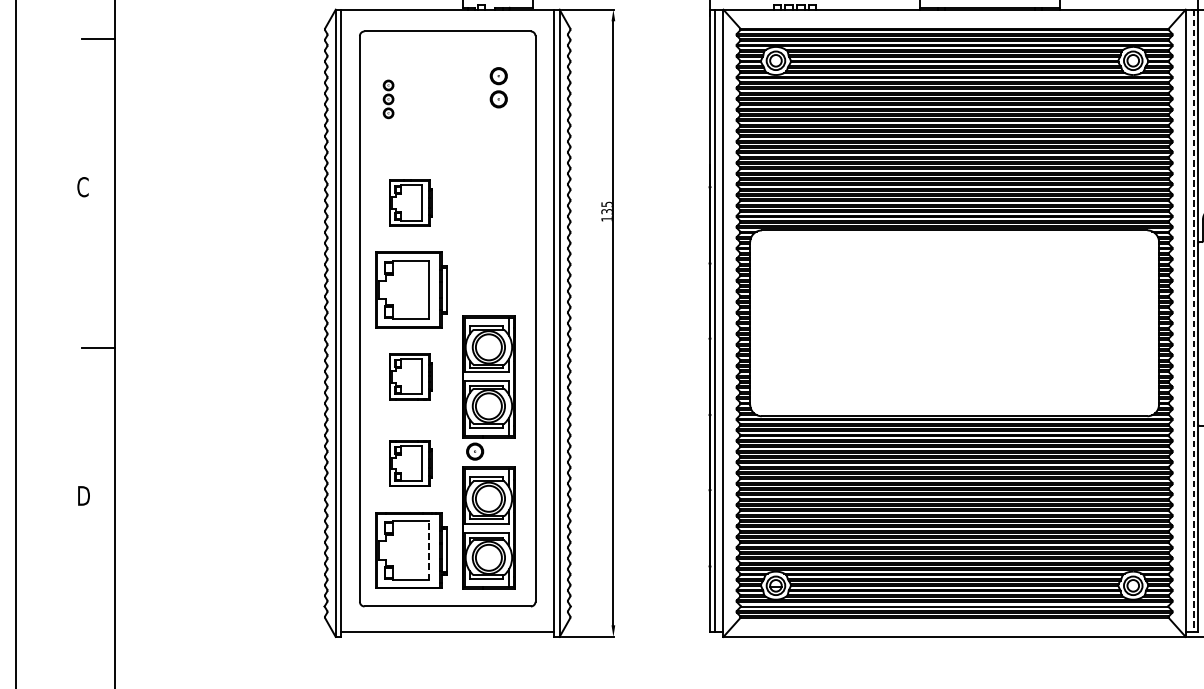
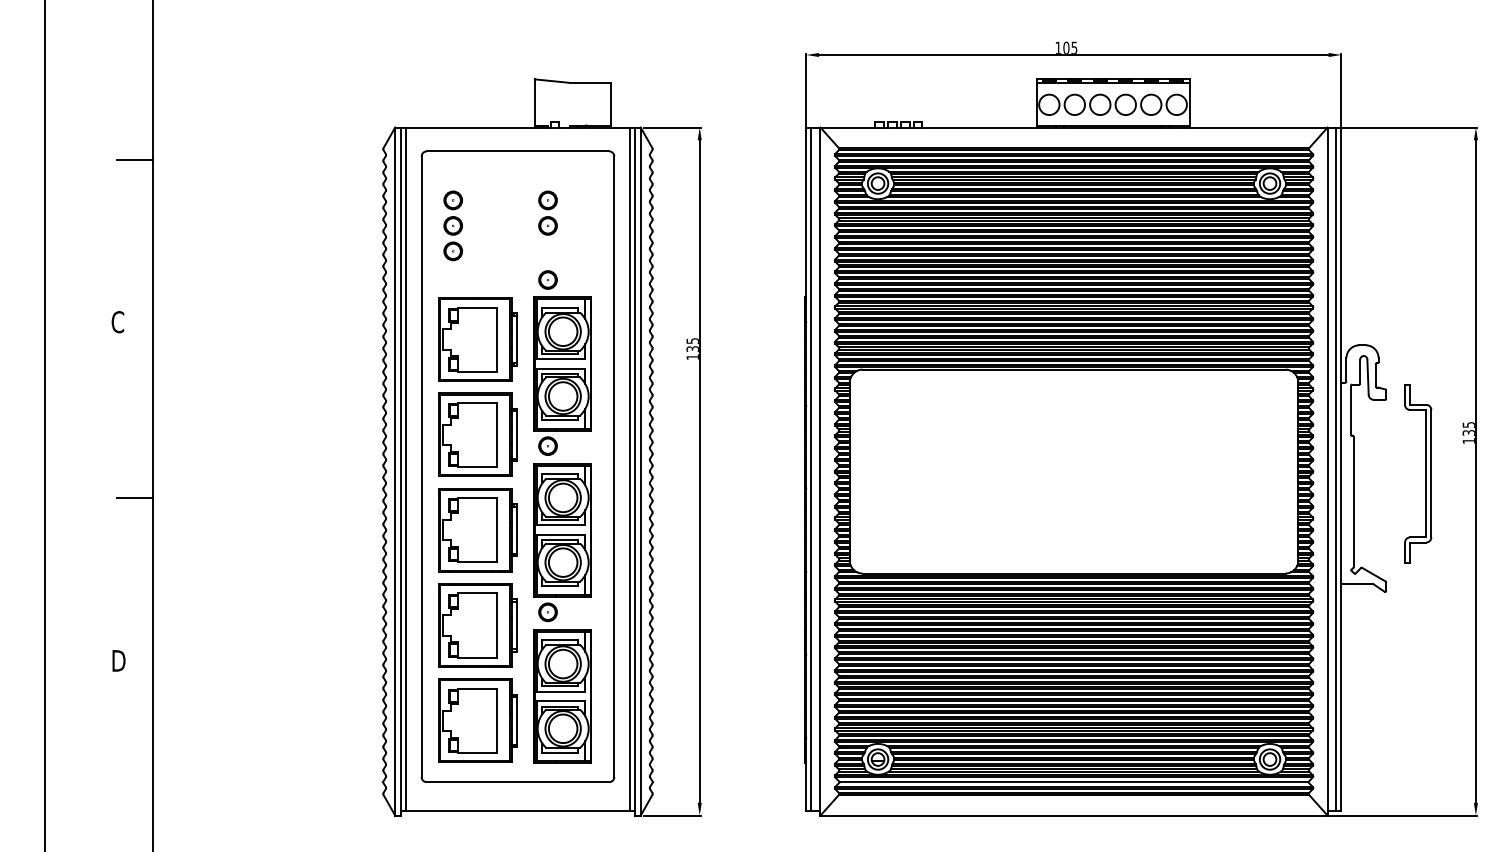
part: (498, 87) -> (547, 212), moved
part: (388, 99) -> (452, 225), size x1.67
part: (410, 202) -> (477, 339), size x1.67
part: (488, 223) -> (562, 362), added
line: (346, 320) -> (406, 468), added
line: (549, 320) -> (629, 468), added
line: (1193, 321) -> (1336, 469), dashed -> solid
part: (410, 377) -> (477, 530), size x1.67
part: (410, 463) -> (477, 625), size x1.67
line: (429, 550) -> (497, 720), dashed -> solid

